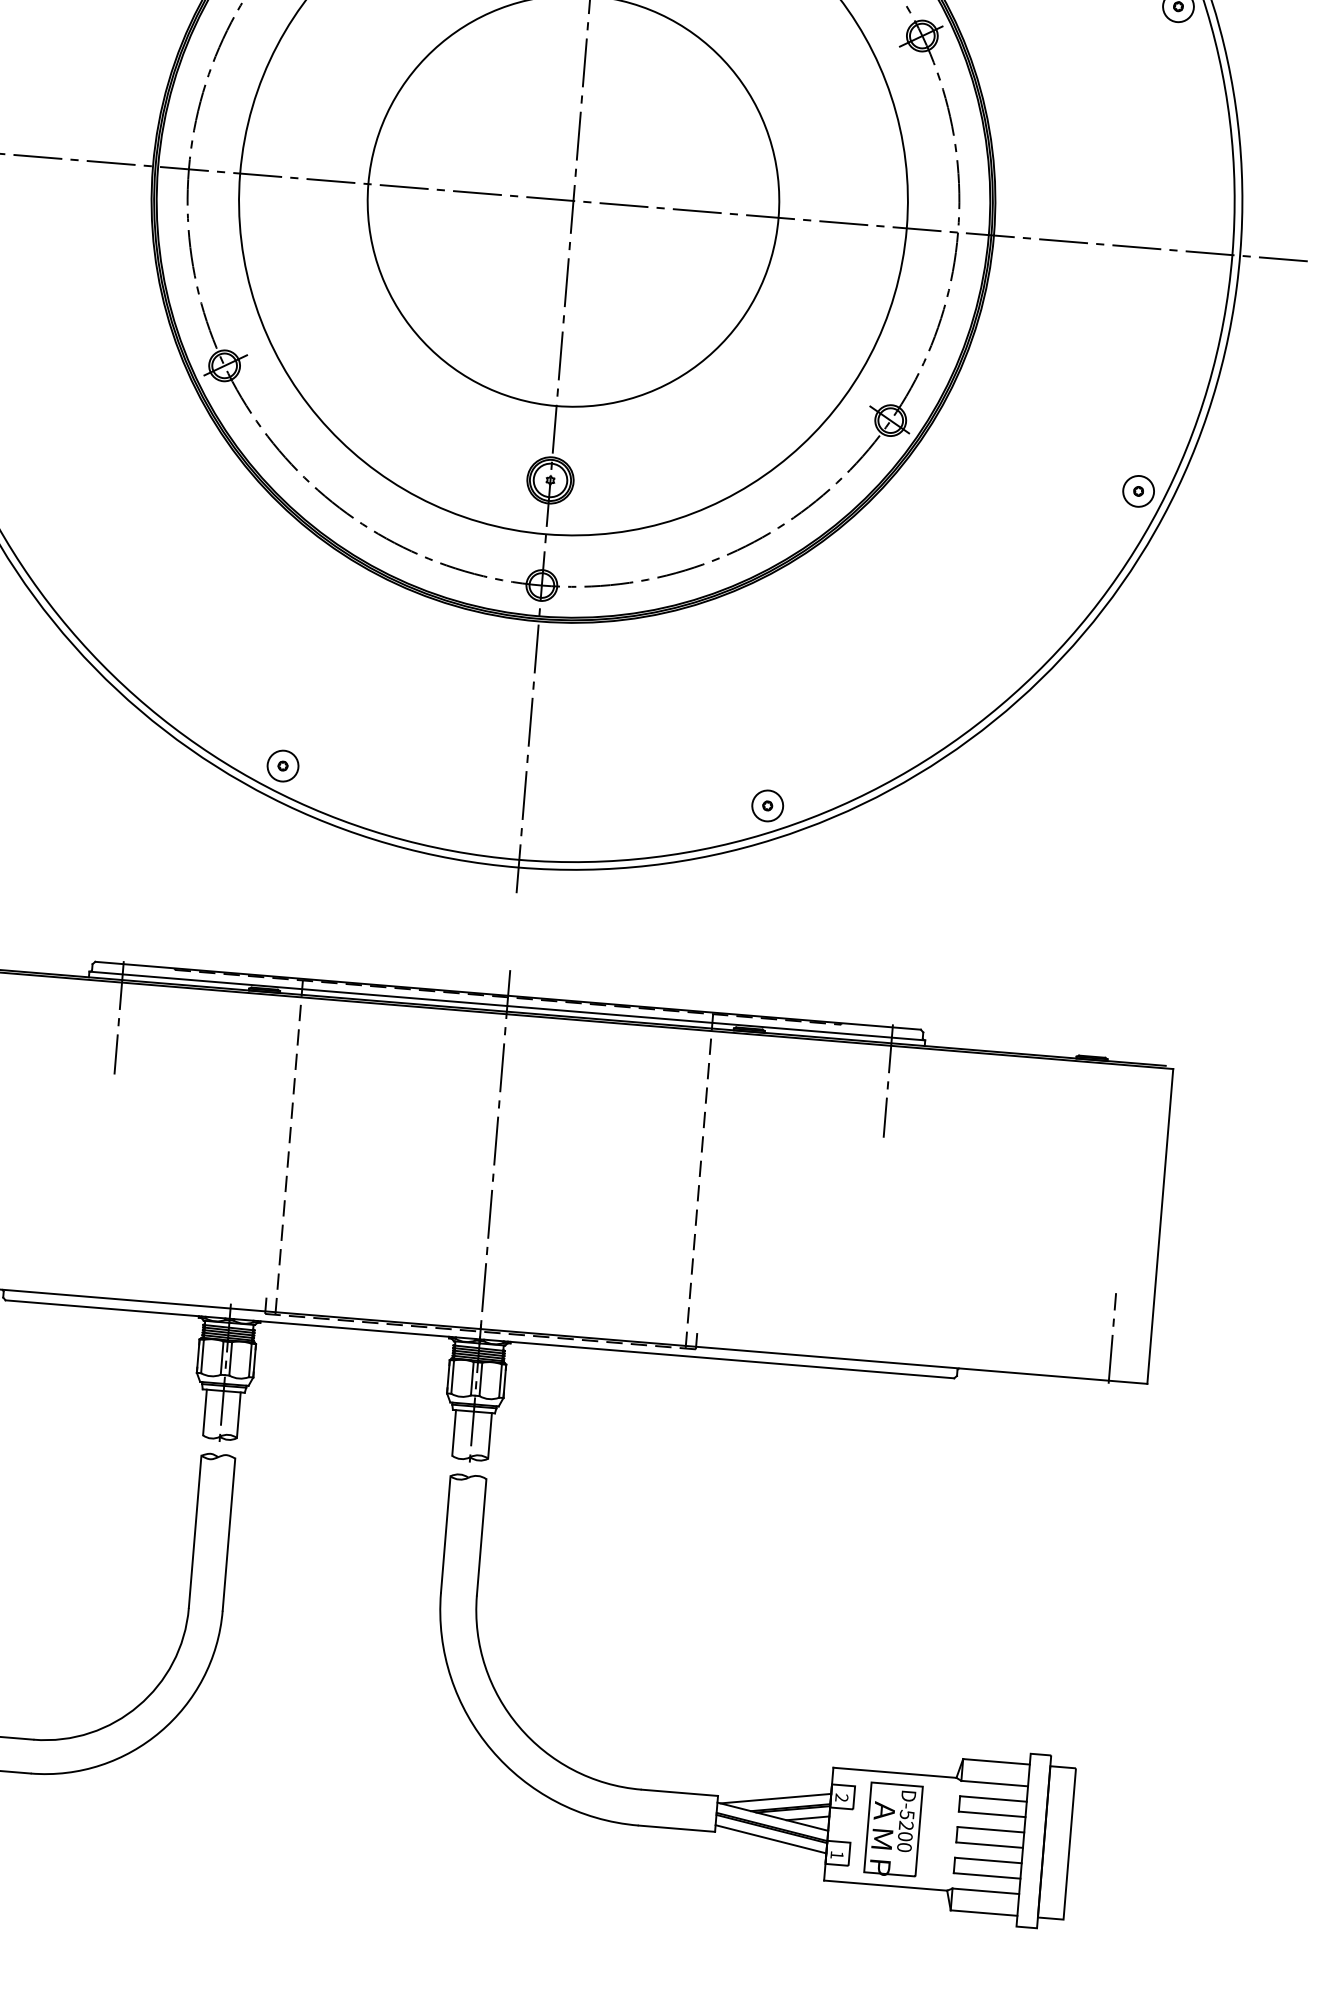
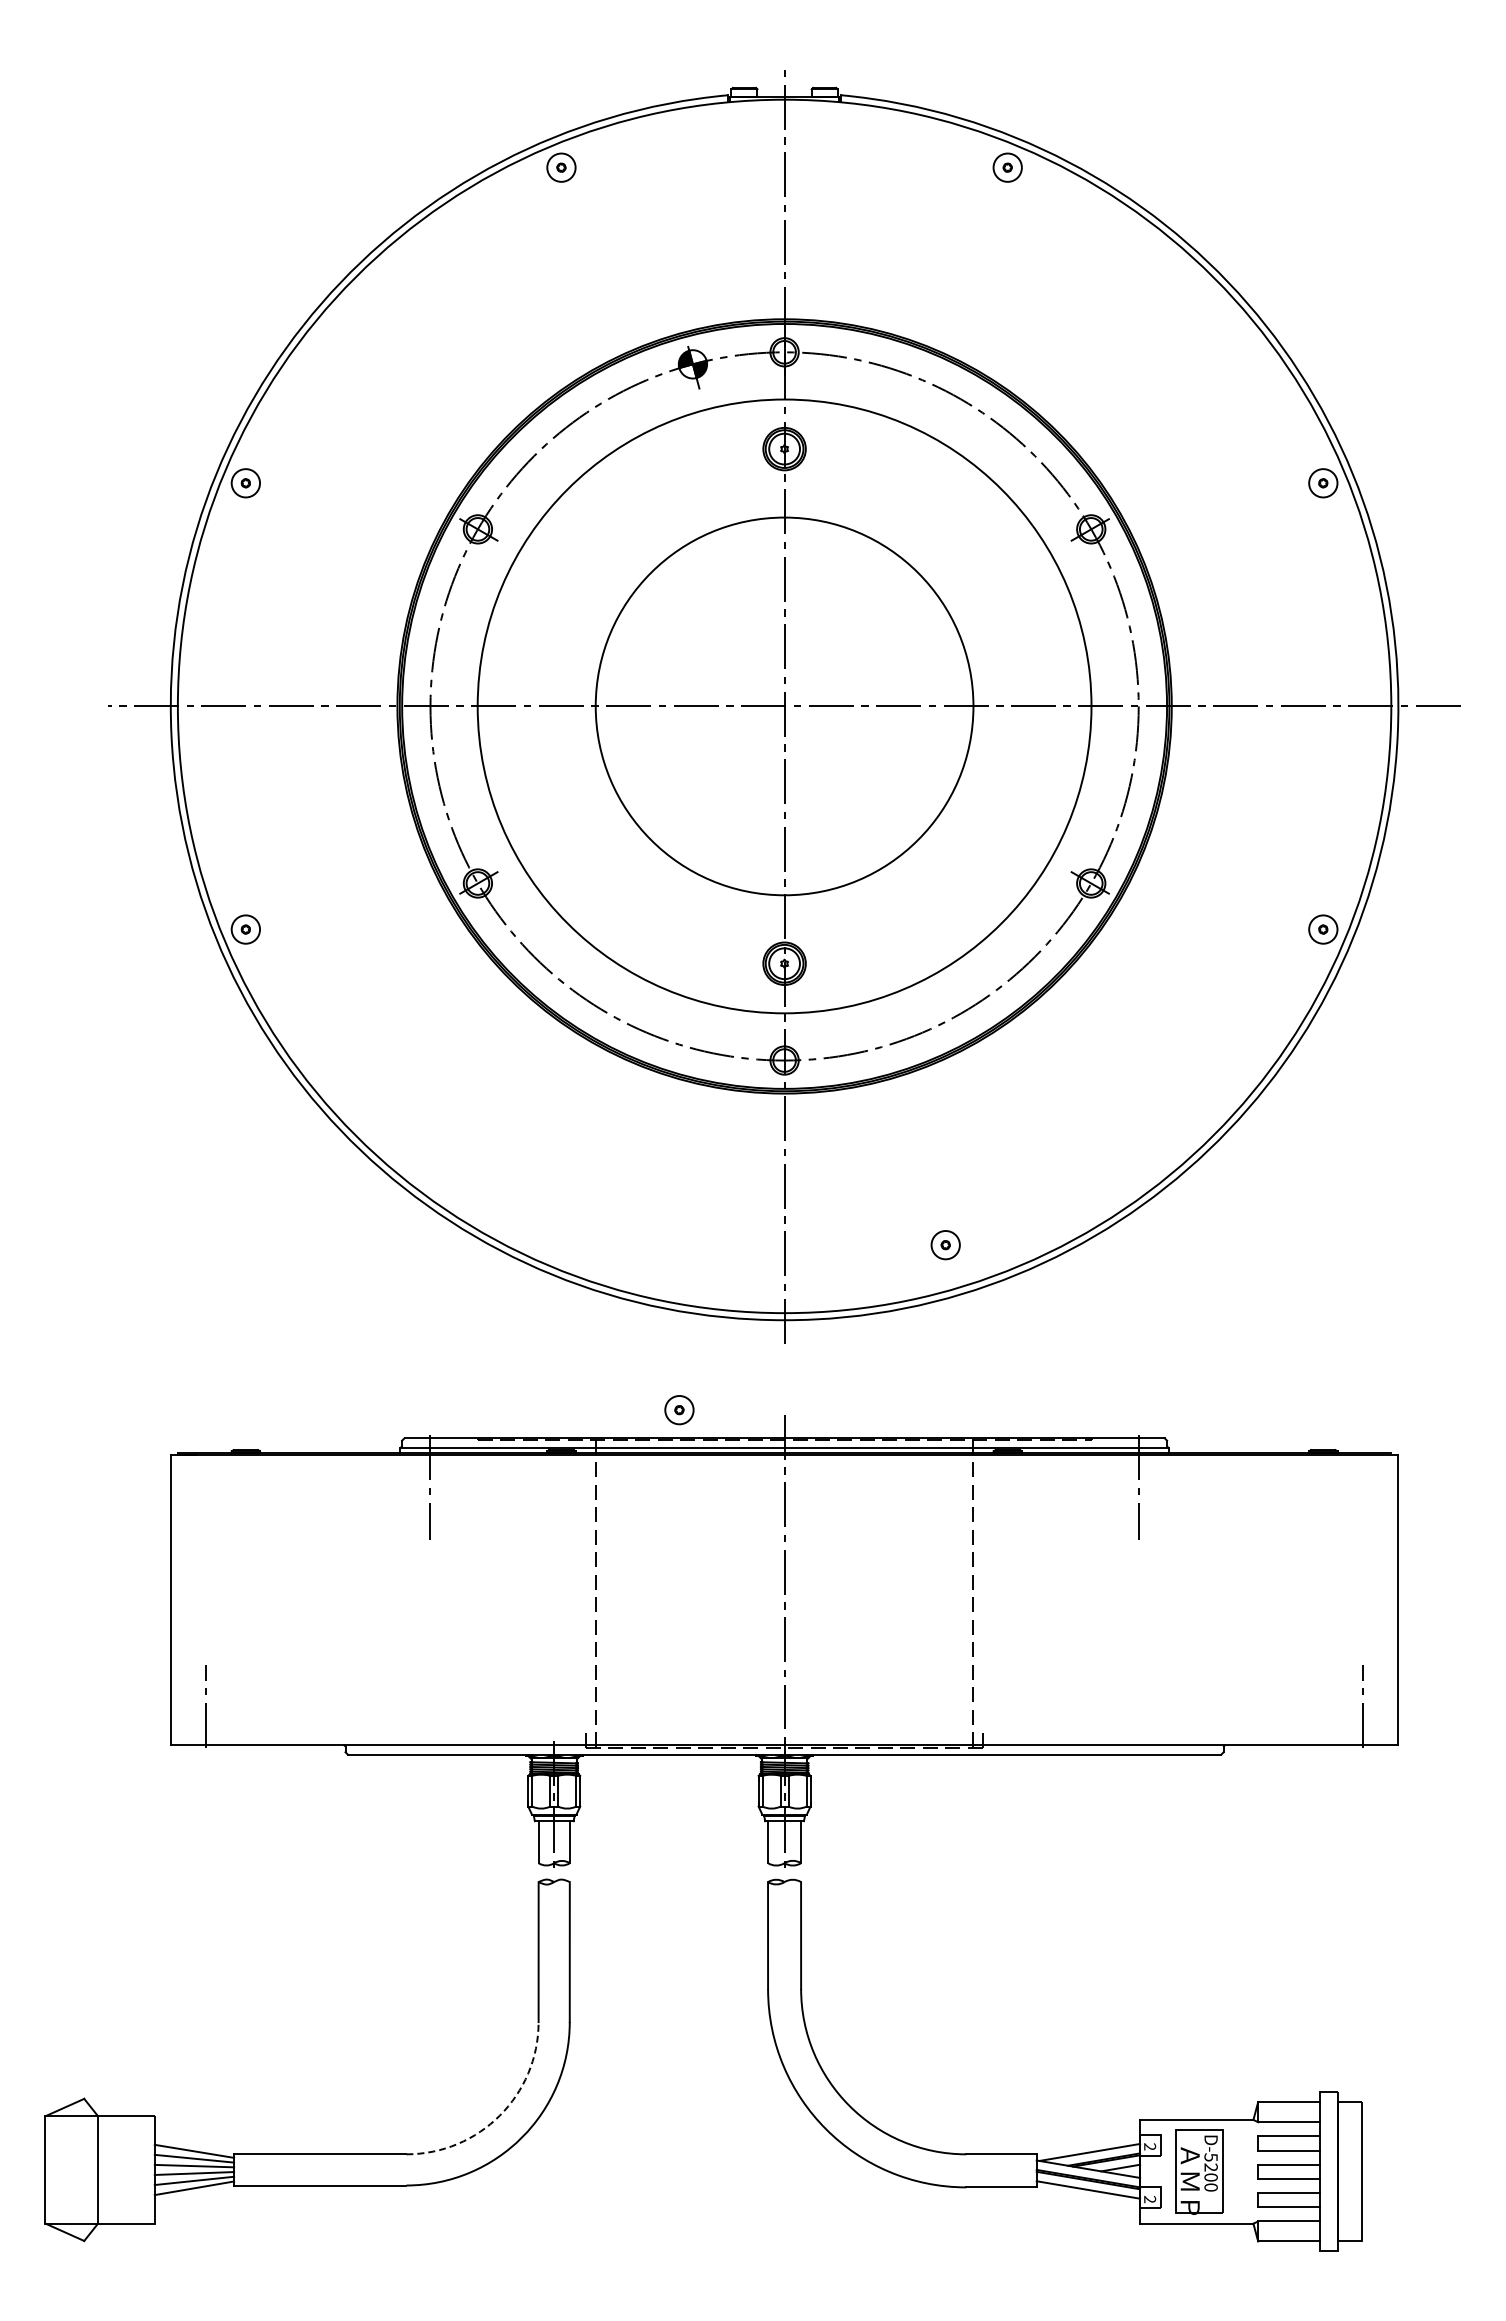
part: (283, 766) -> (679, 1410), moved
part: (767, 806) -> (945, 1245), moved
arc: (138, 1705) -> (499, 2115), solid -> dashed
text: (837, 1855) -> (1150, 2199), 1 -> 2

